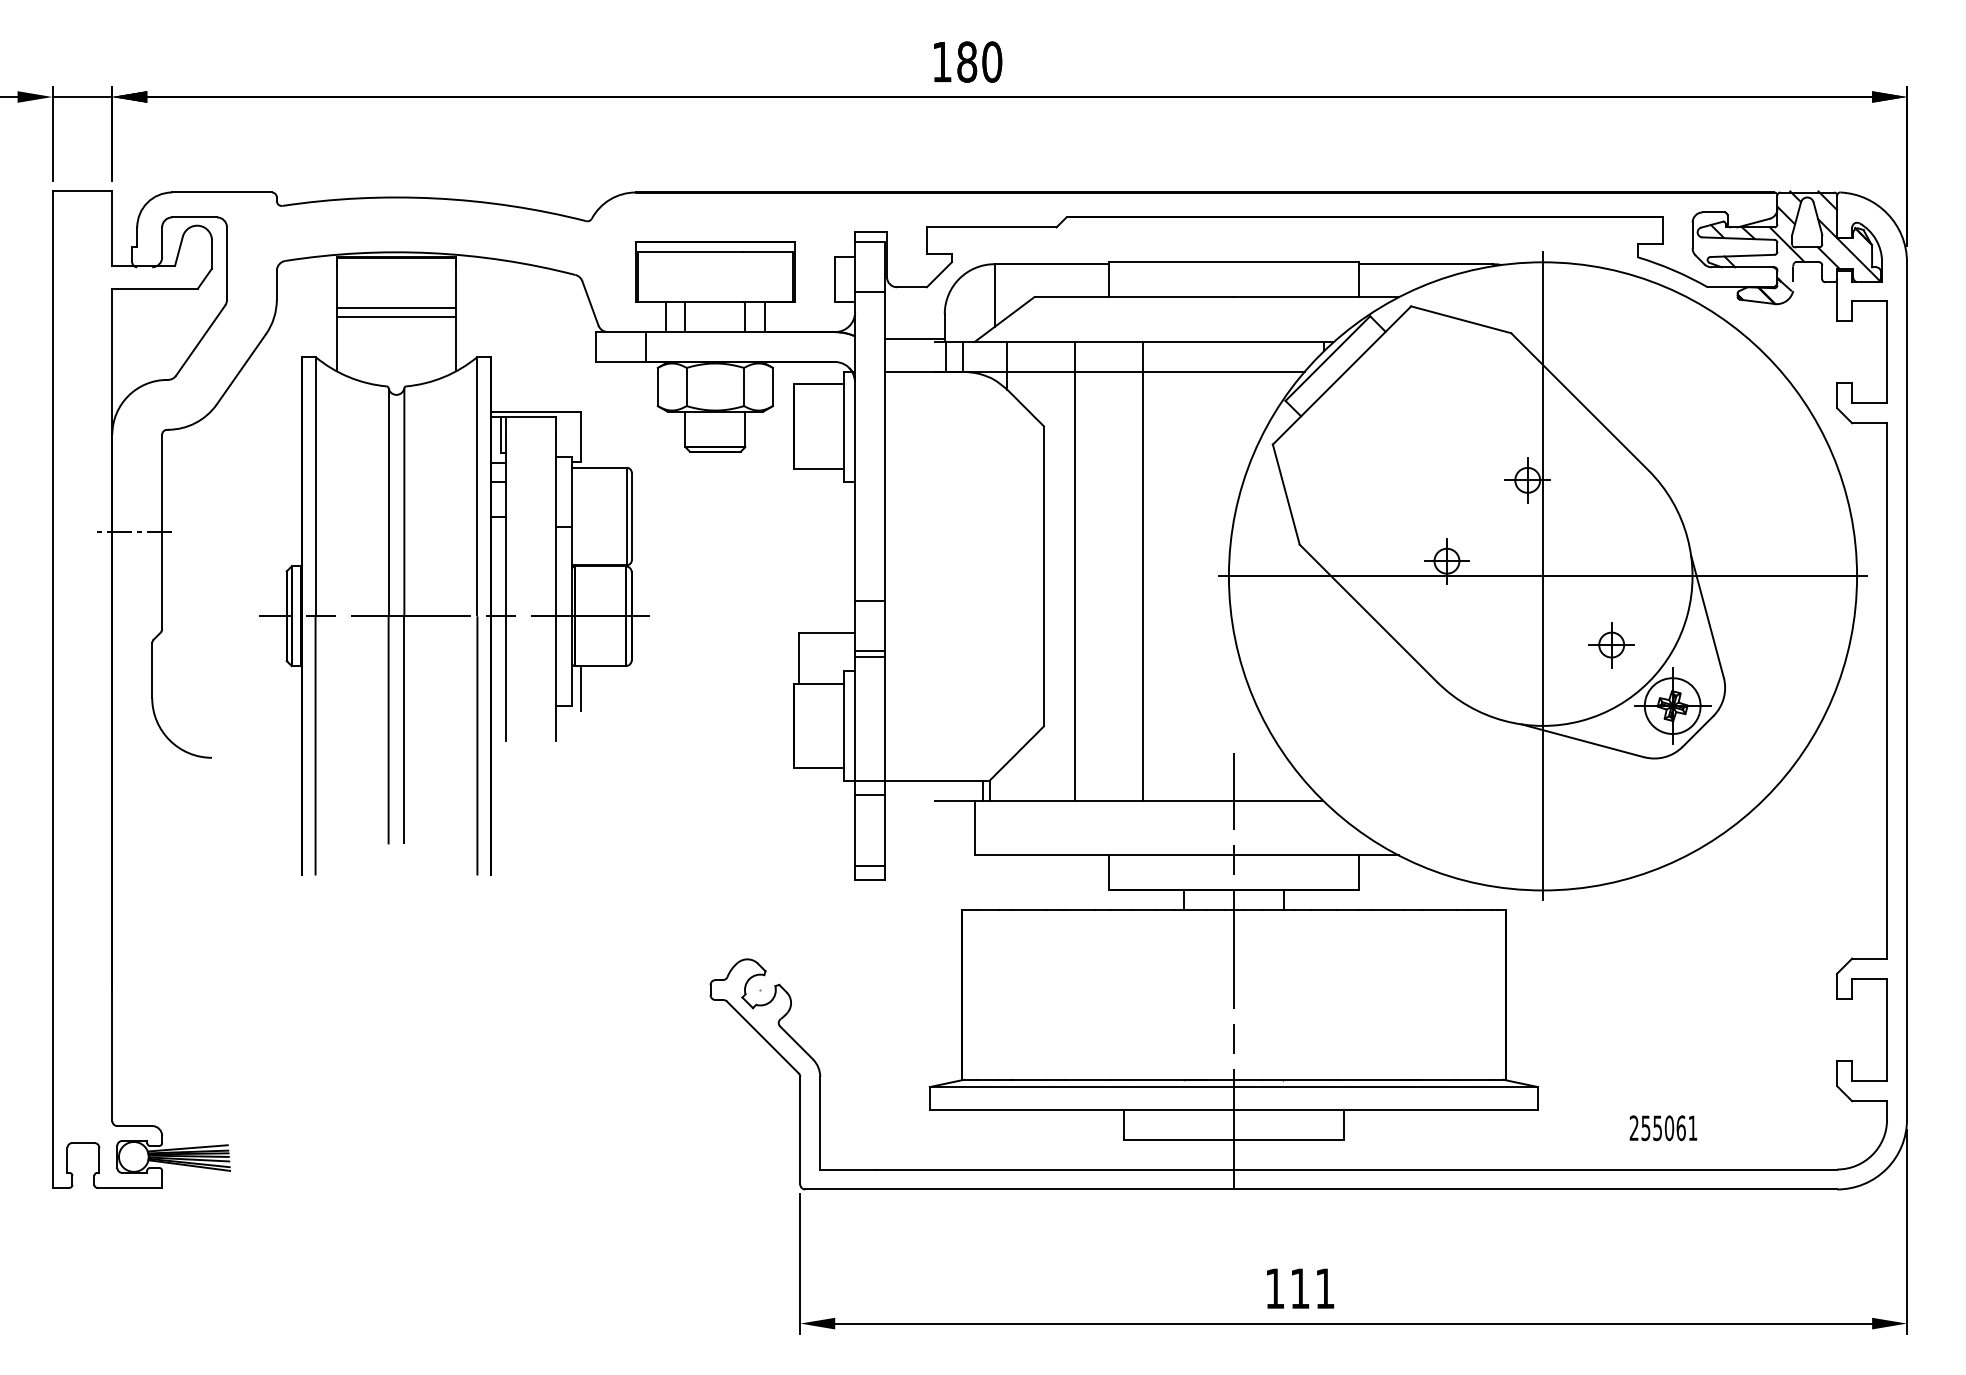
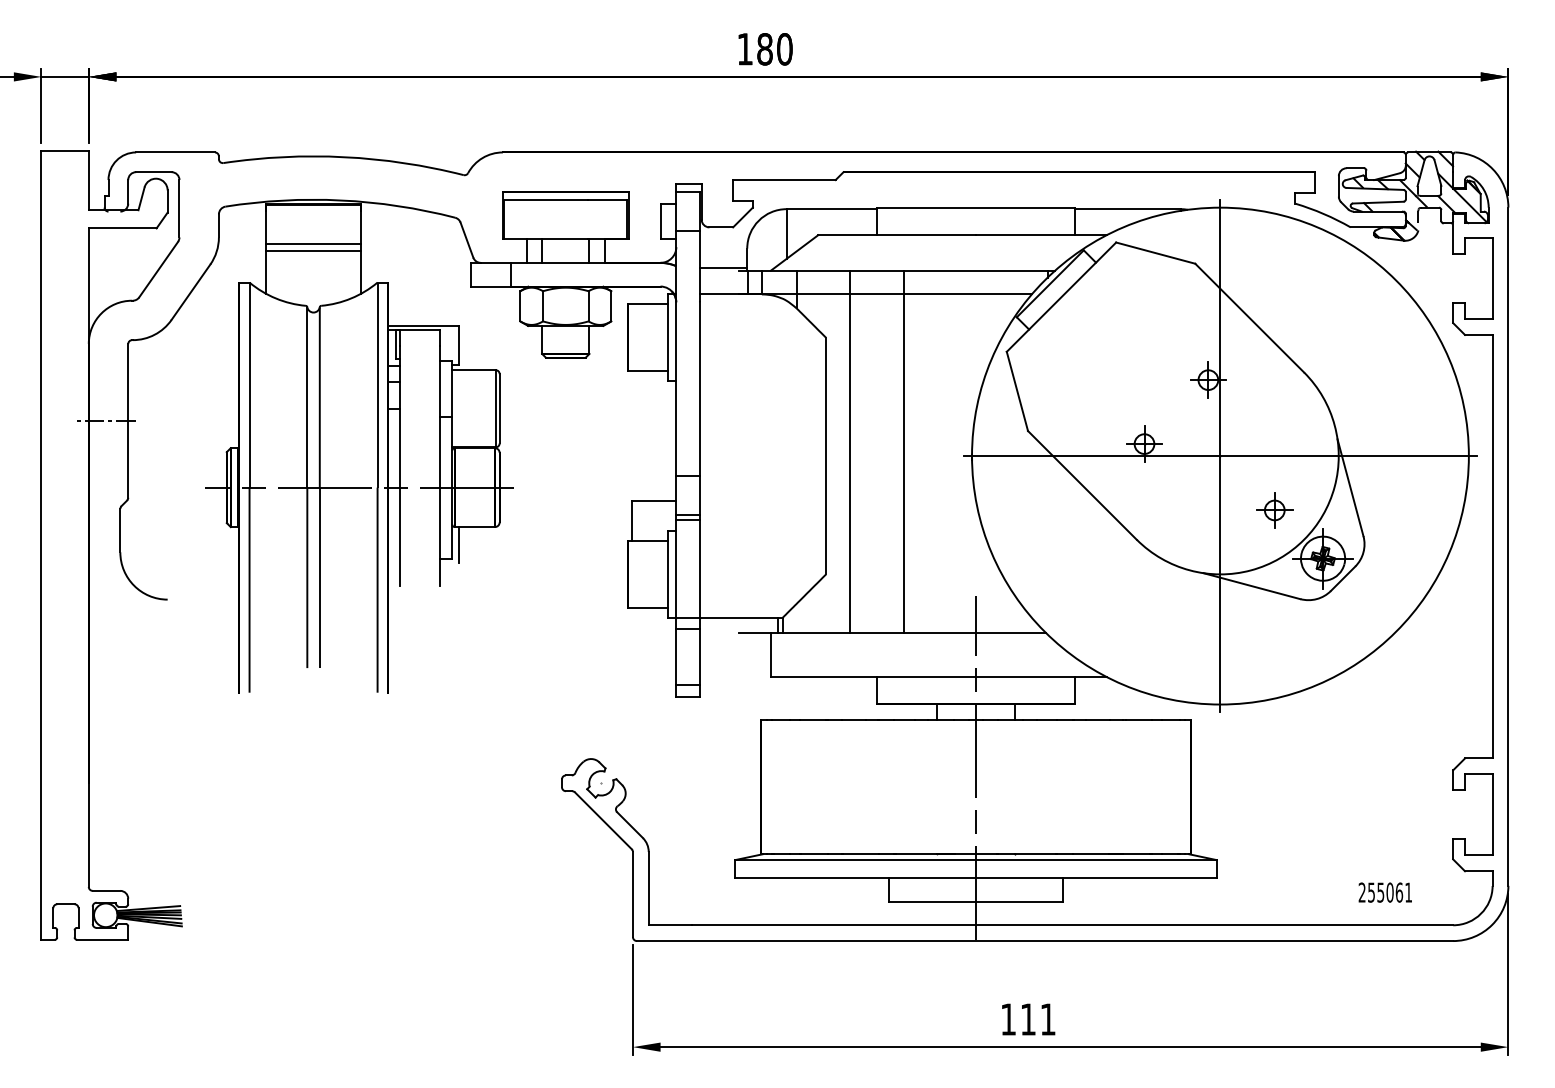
text: (1663, 1128) -> (1385, 892), moved

